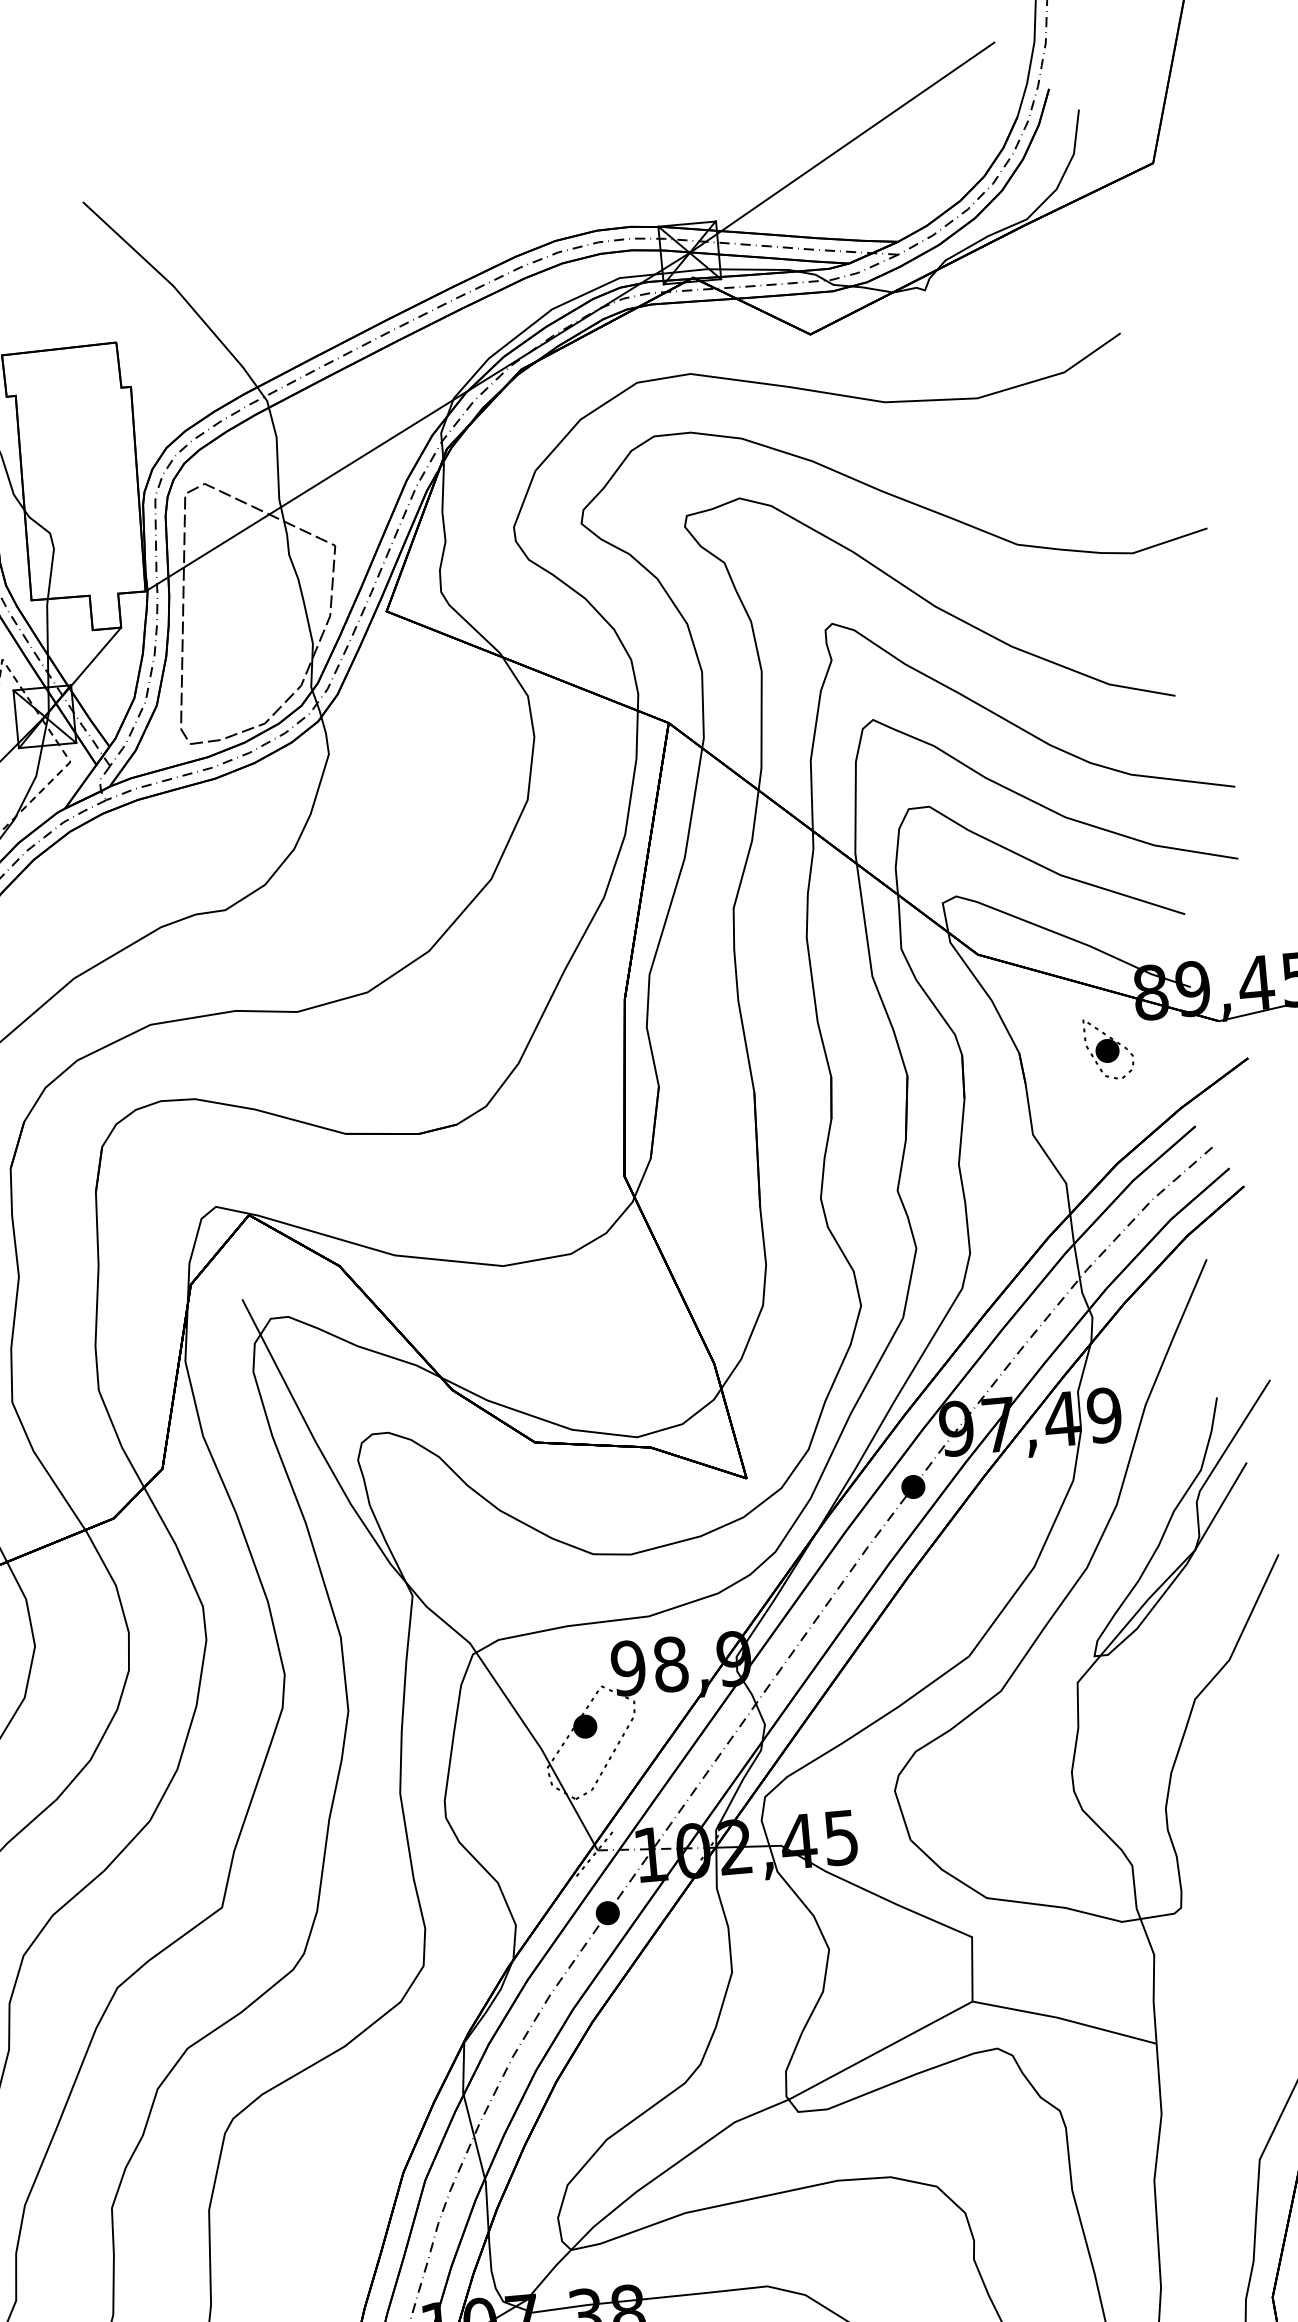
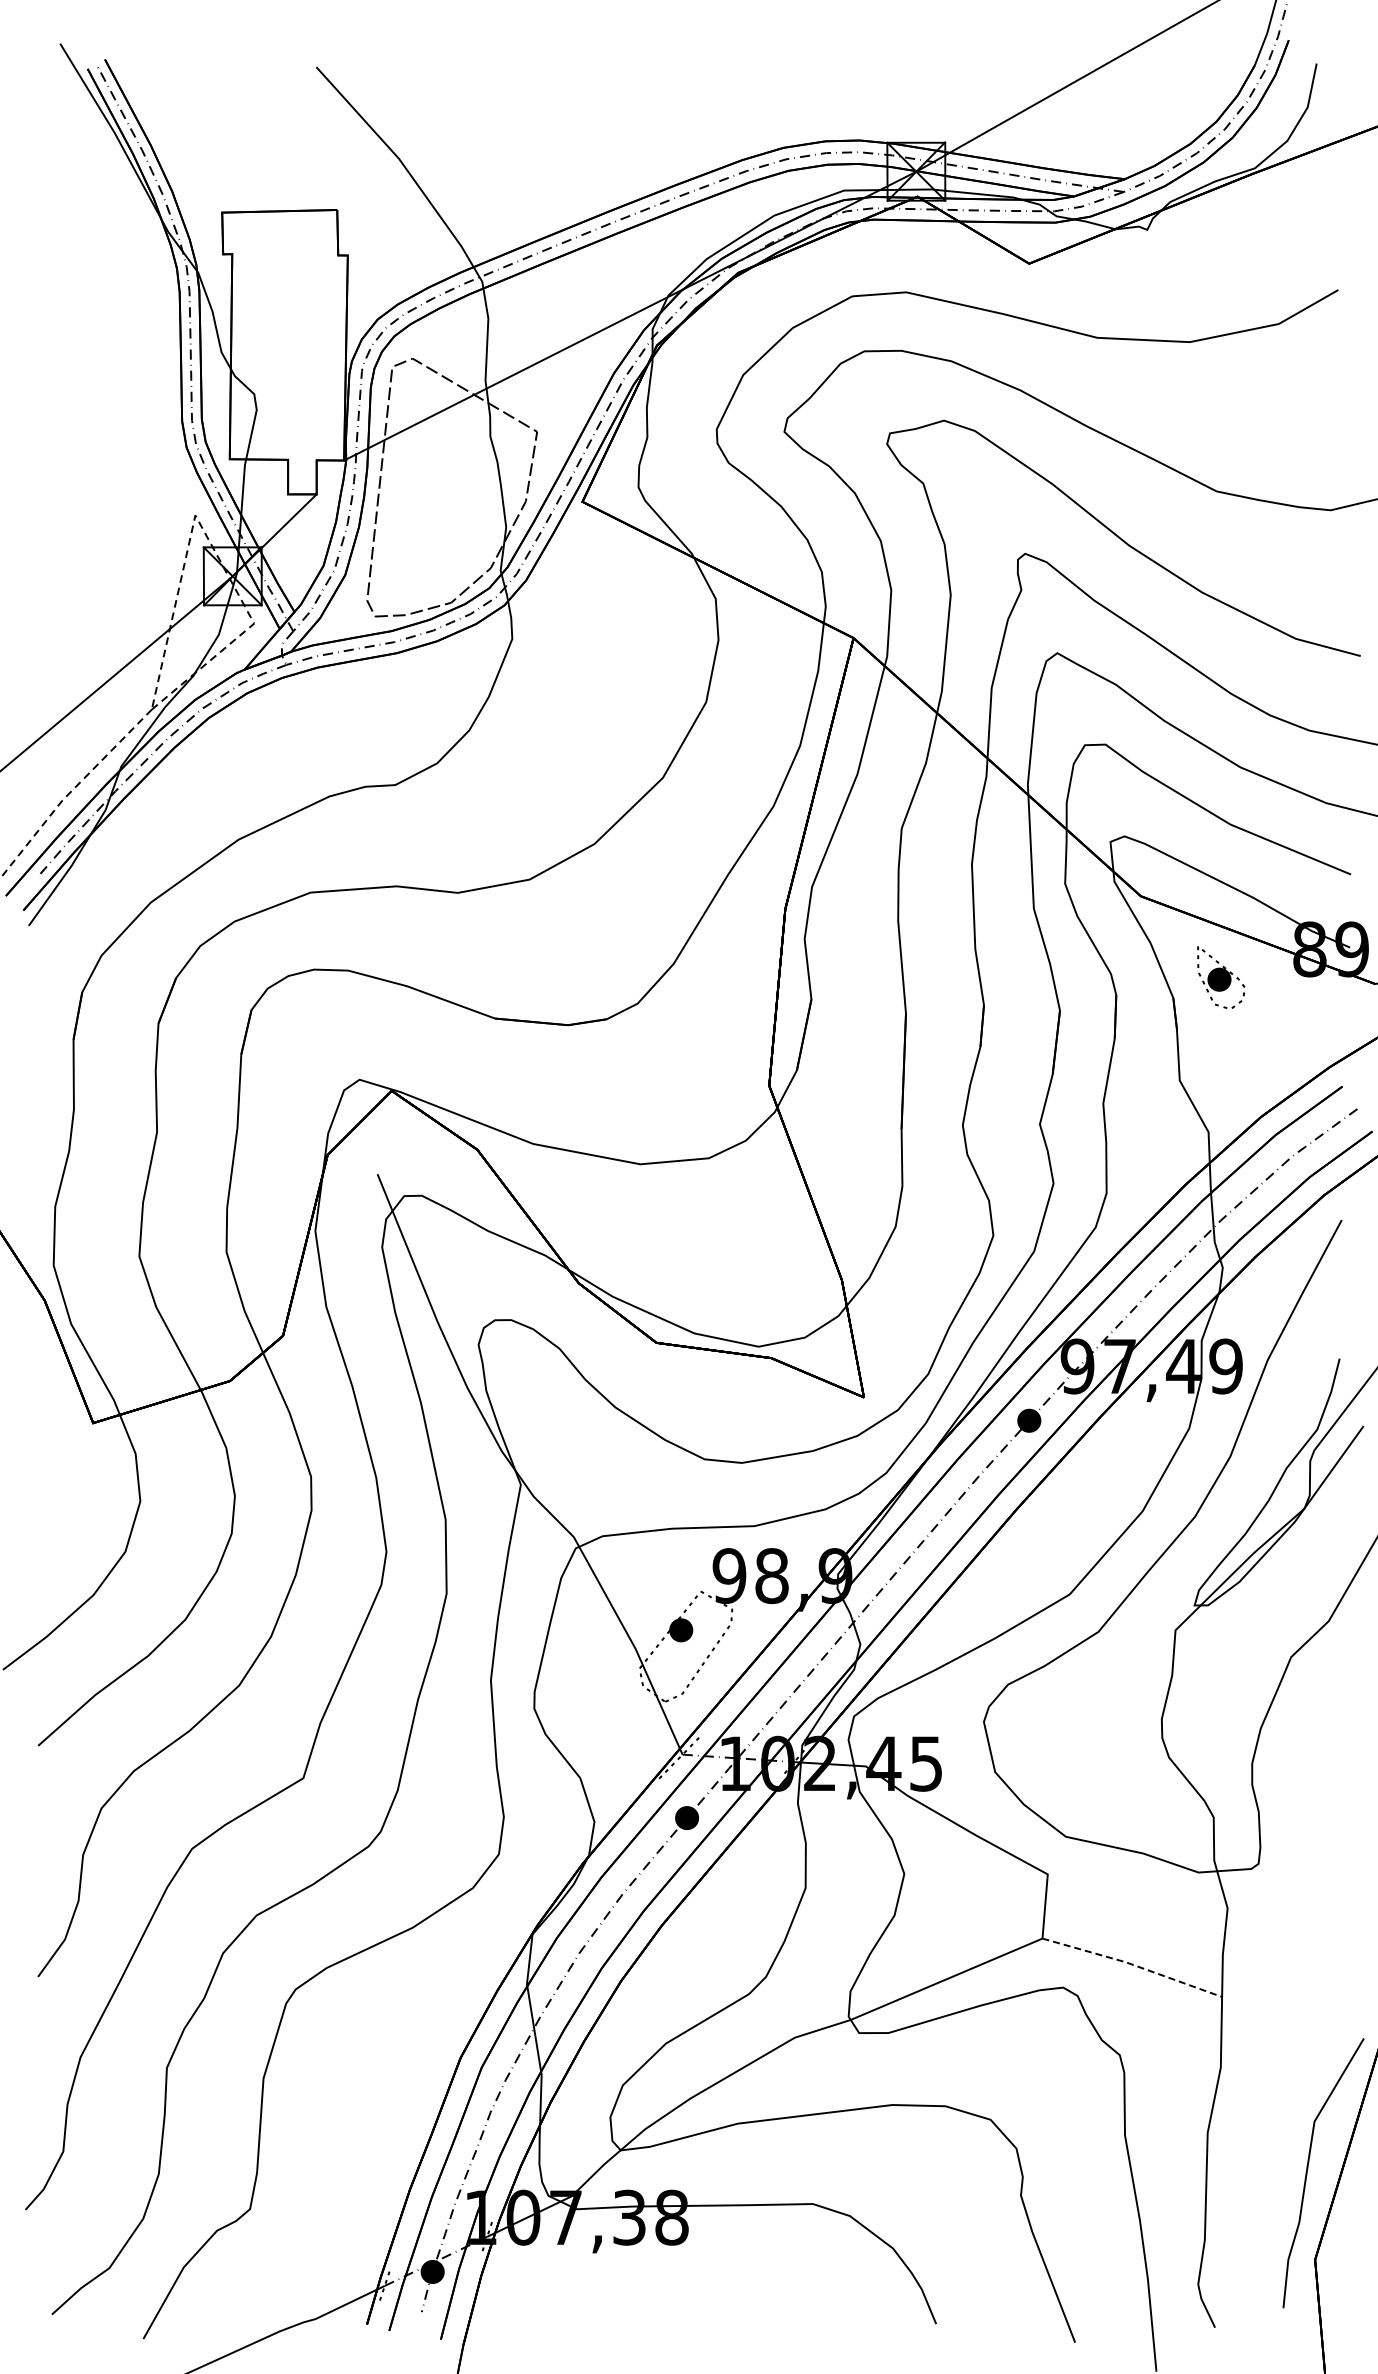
part: (1109, 1048) -> (1221, 977), moved
line: (1065, 2019) -> (1133, 1964), solid -> dashed

